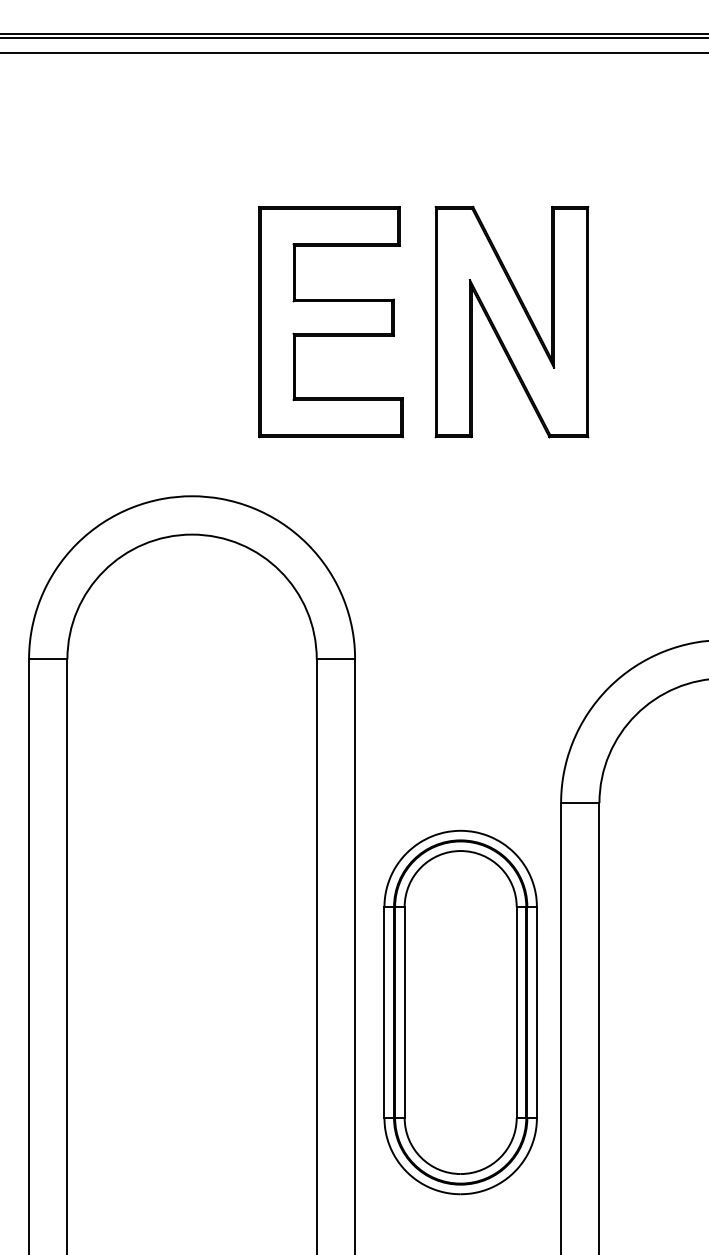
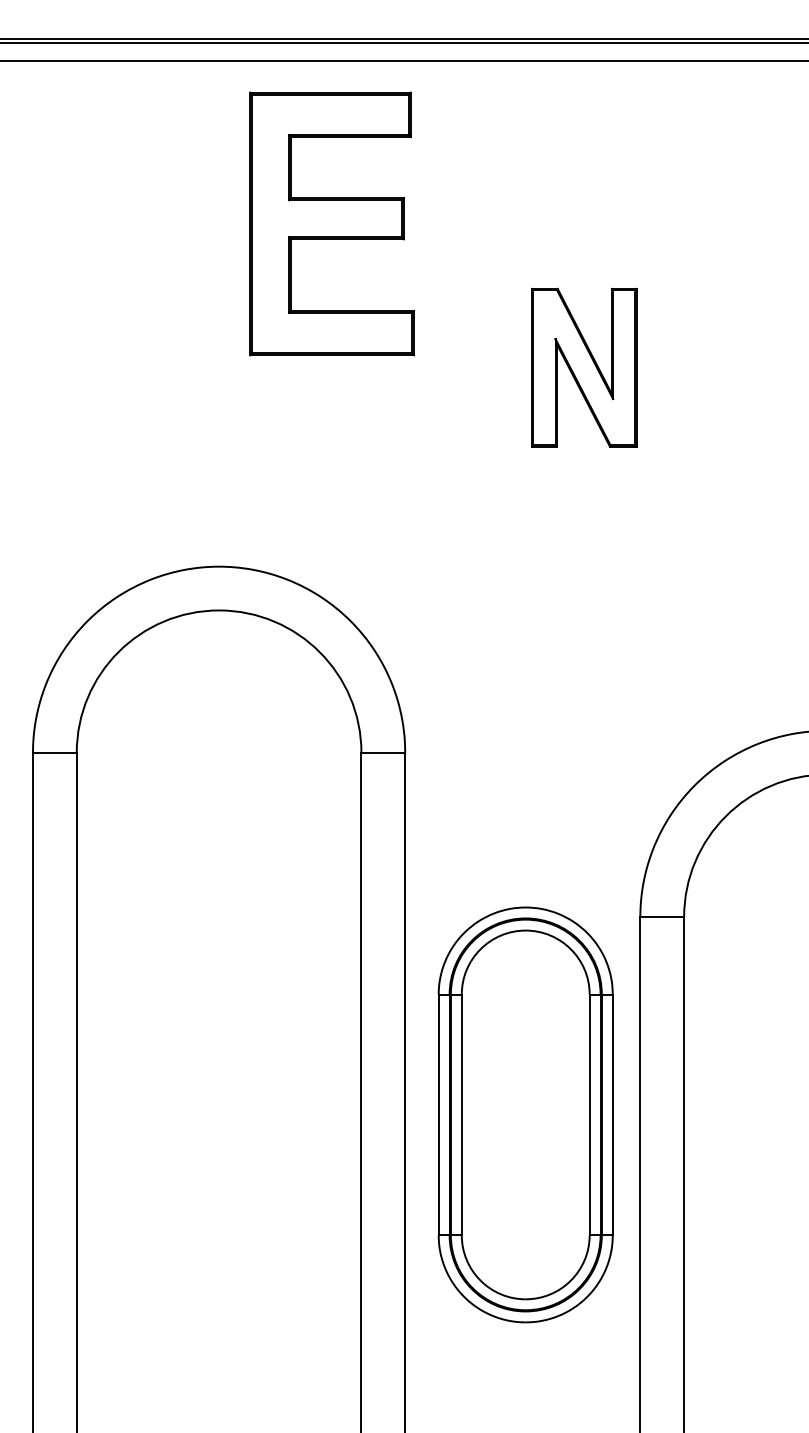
part: (330, 321) -> (331, 223), moved
part: (511, 321) -> (583, 367), size x0.6
part: (460, 1012) -> (525, 1114), moved

